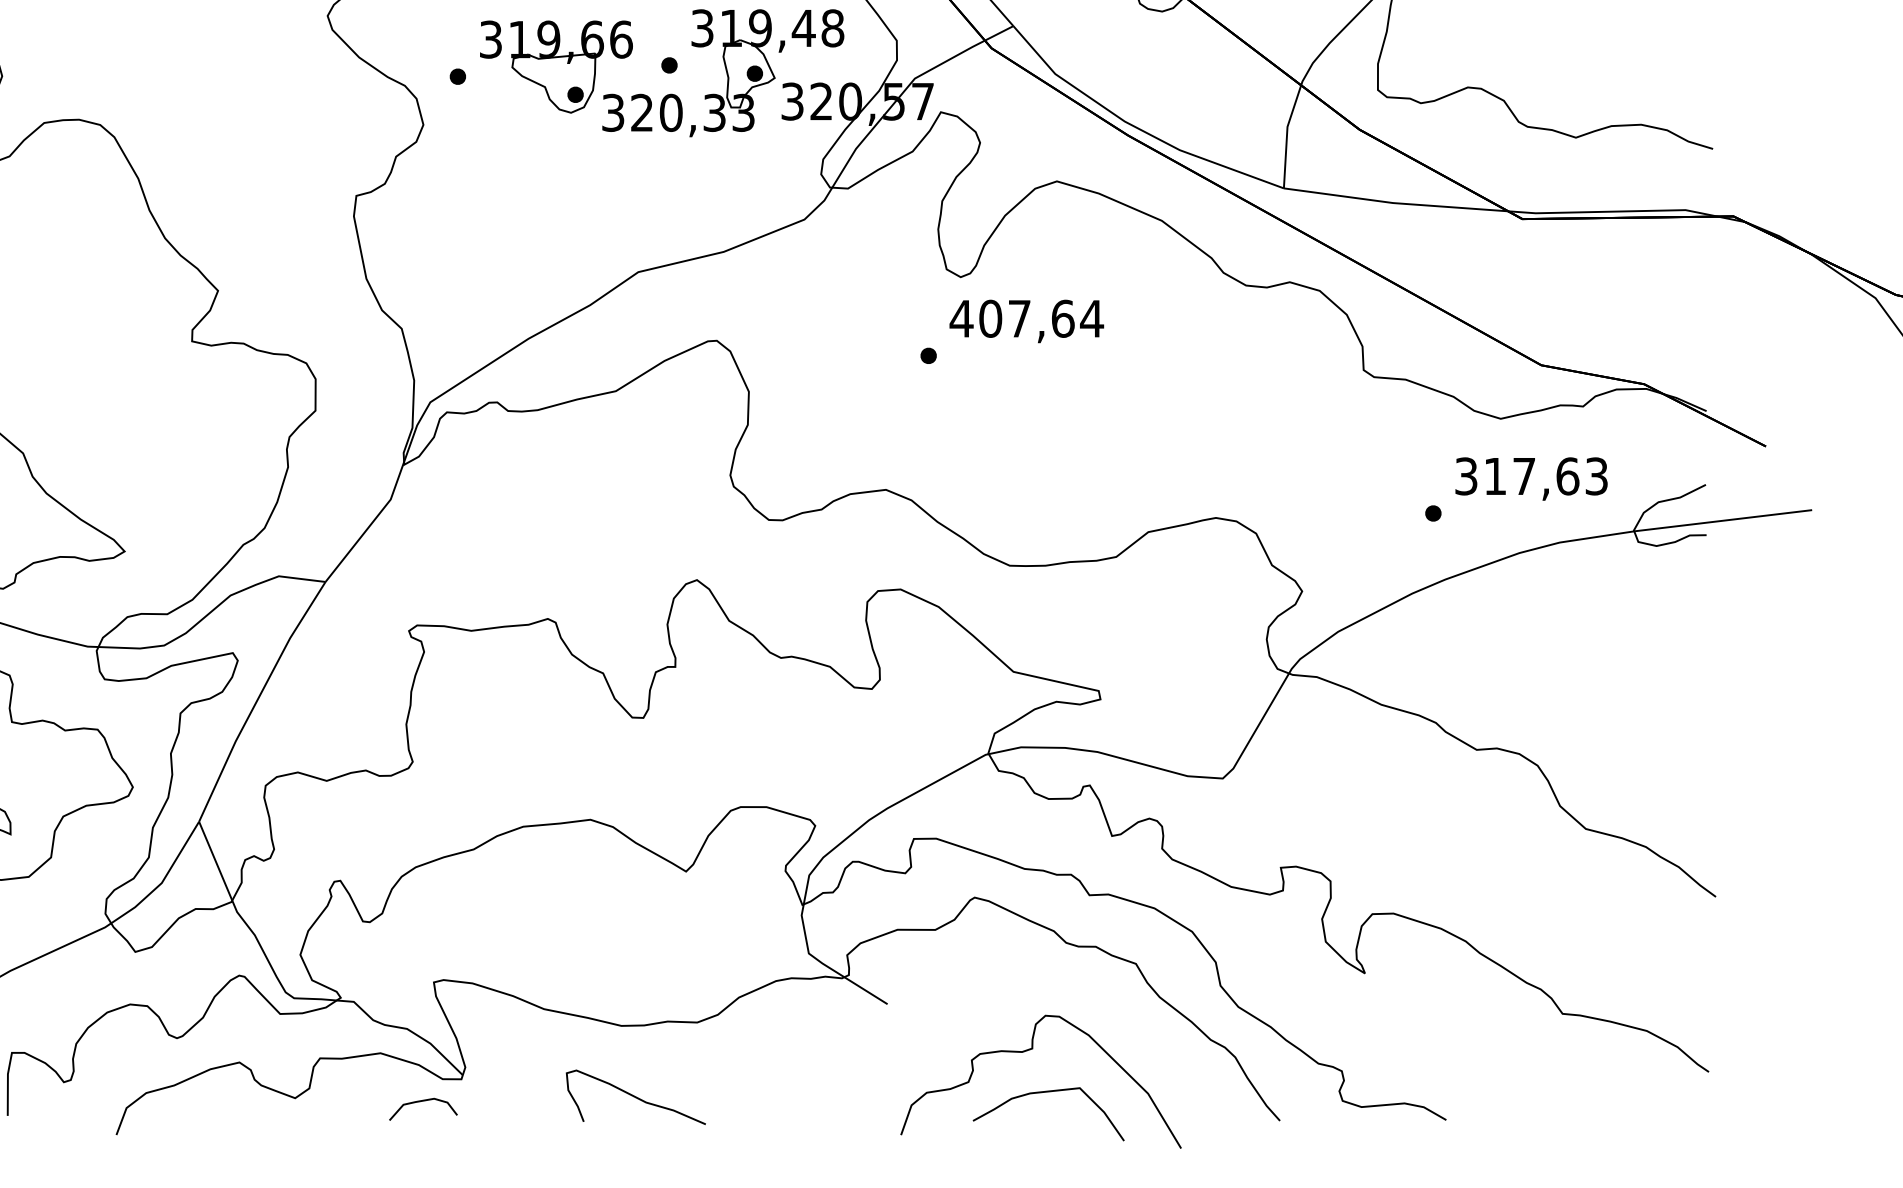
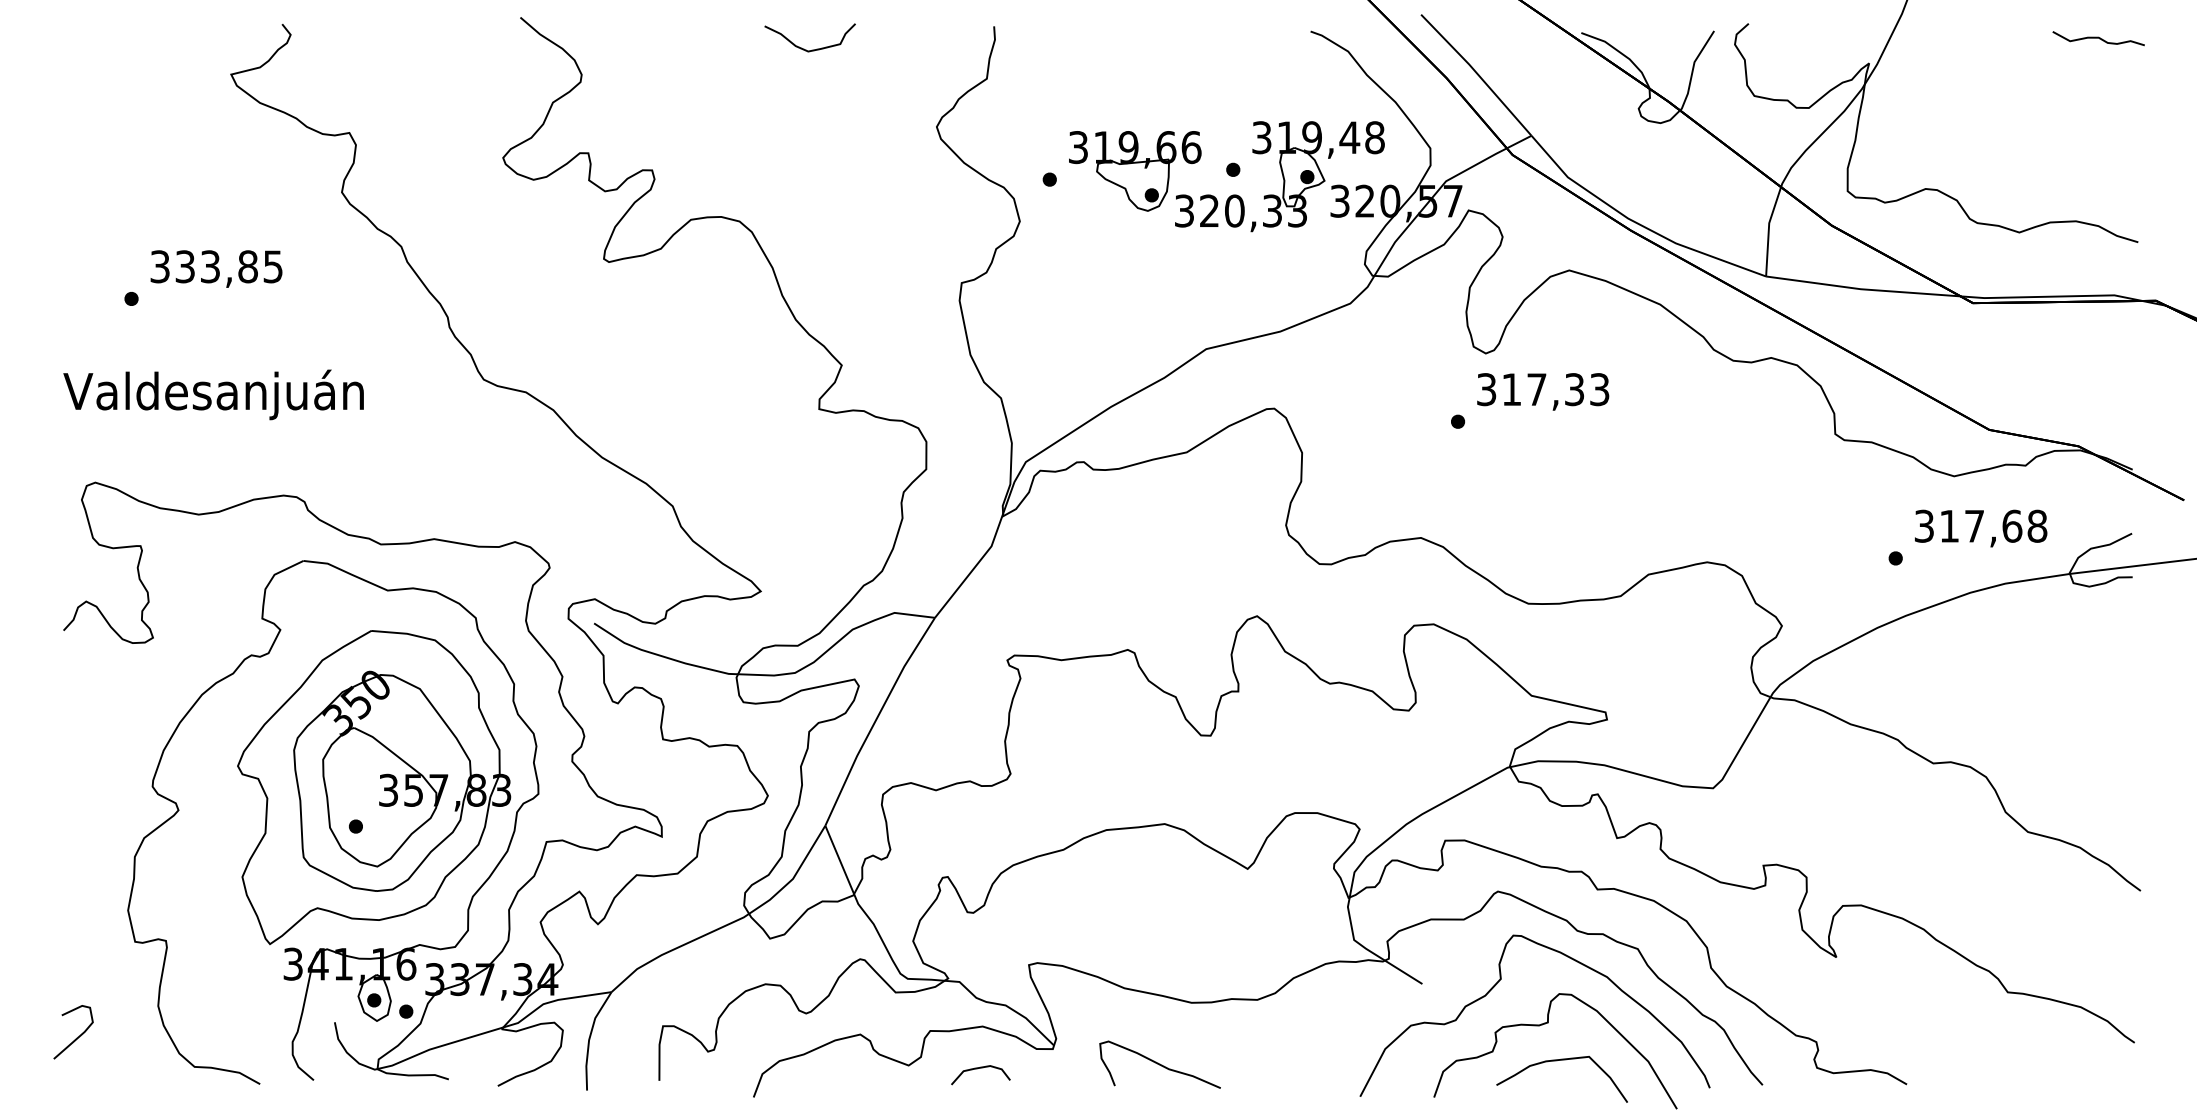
text: (1027, 318) -> (1543, 389), 407,64 -> 317,33
text: (1596, 475) -> (2037, 525), 317,63 -> 317,68
curve: (974, 1004) -> (1497, 984), added
curve: (635, 1097) -> (1159, 1064), moved
curve: (419, 1102) -> (977, 1069), moved

